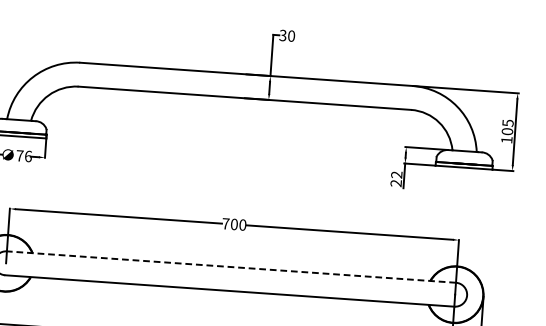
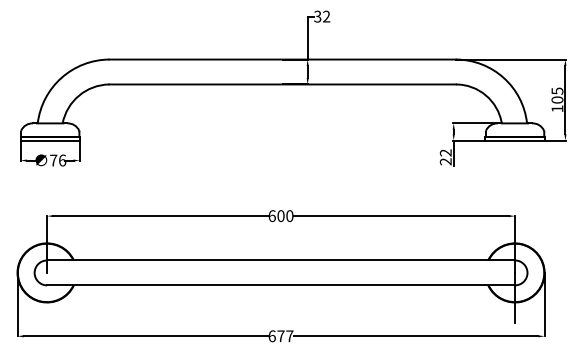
text: (291, 35) -> (326, 16), 30 -> 32
text: (225, 224) -> (271, 216), 700 -> 600
line: (231, 267) -> (281, 260), dashed -> solid

